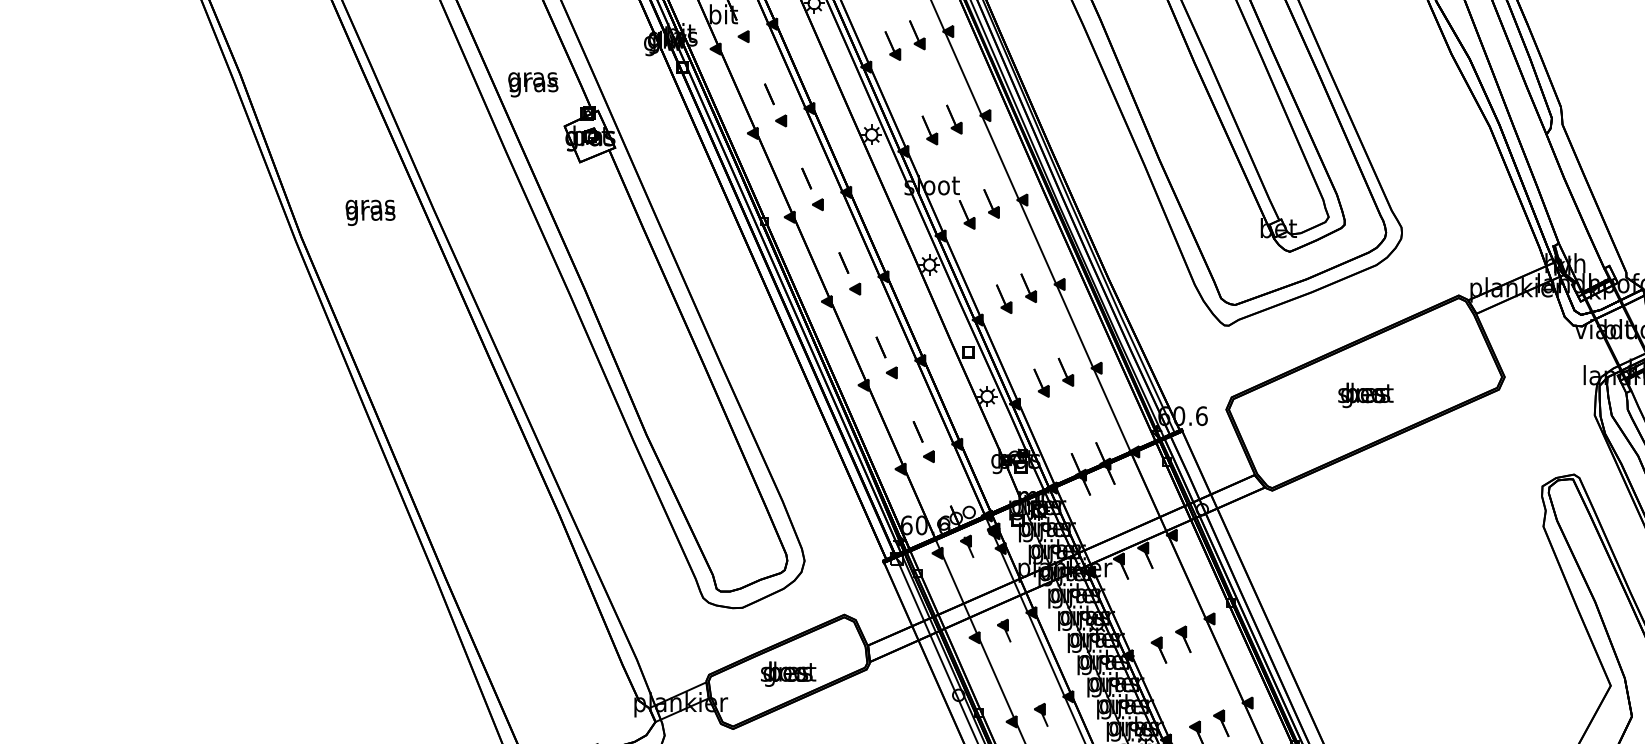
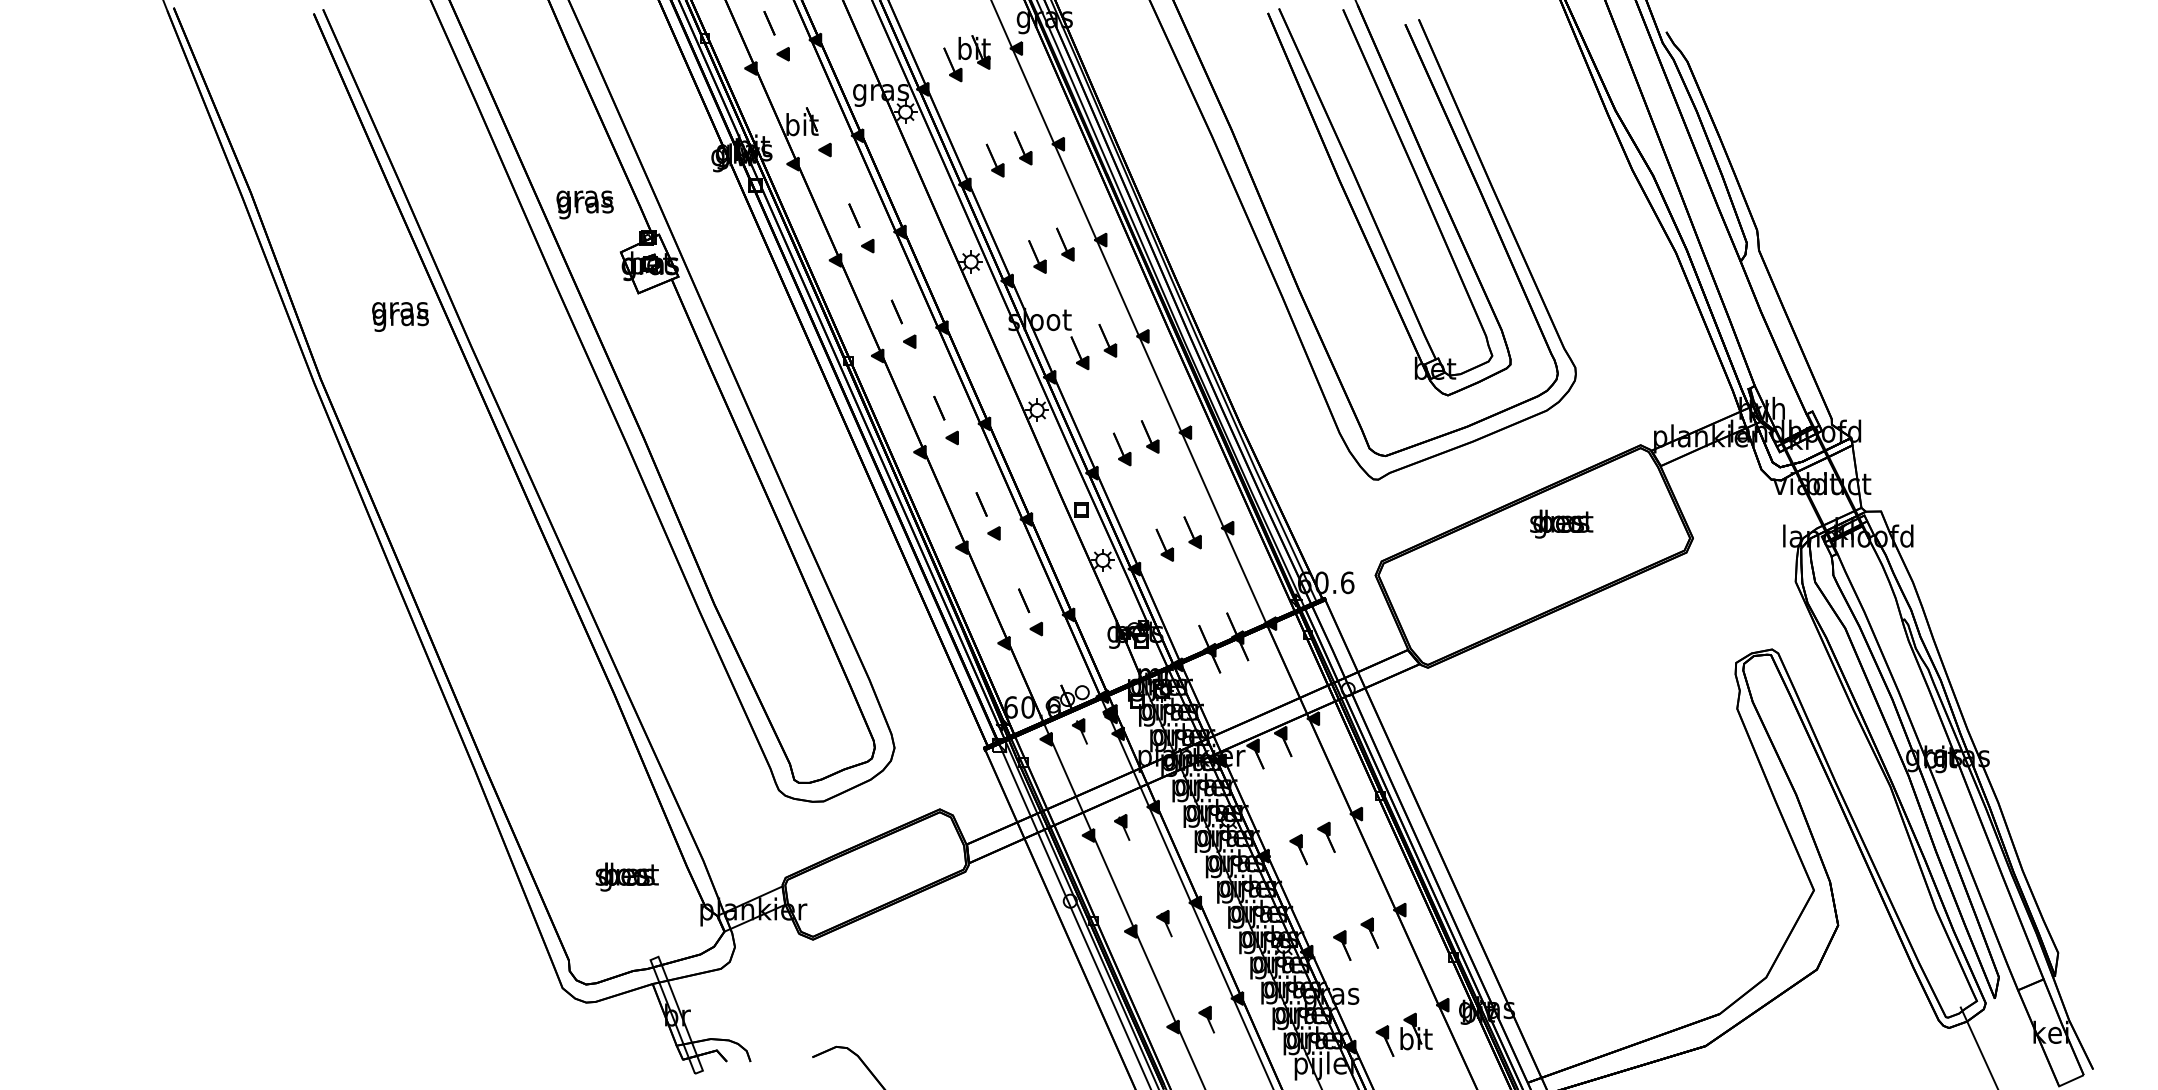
text: (370, 212) -> (400, 316), moved
text: (1365, 394) -> (1561, 523), moved
text: (787, 673) -> (626, 876), moved

